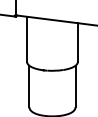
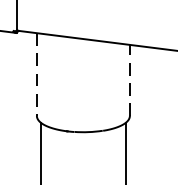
line: (27, 39) -> (37, 74), solid -> dashed
line: (77, 42) -> (129, 80), solid -> dashed

